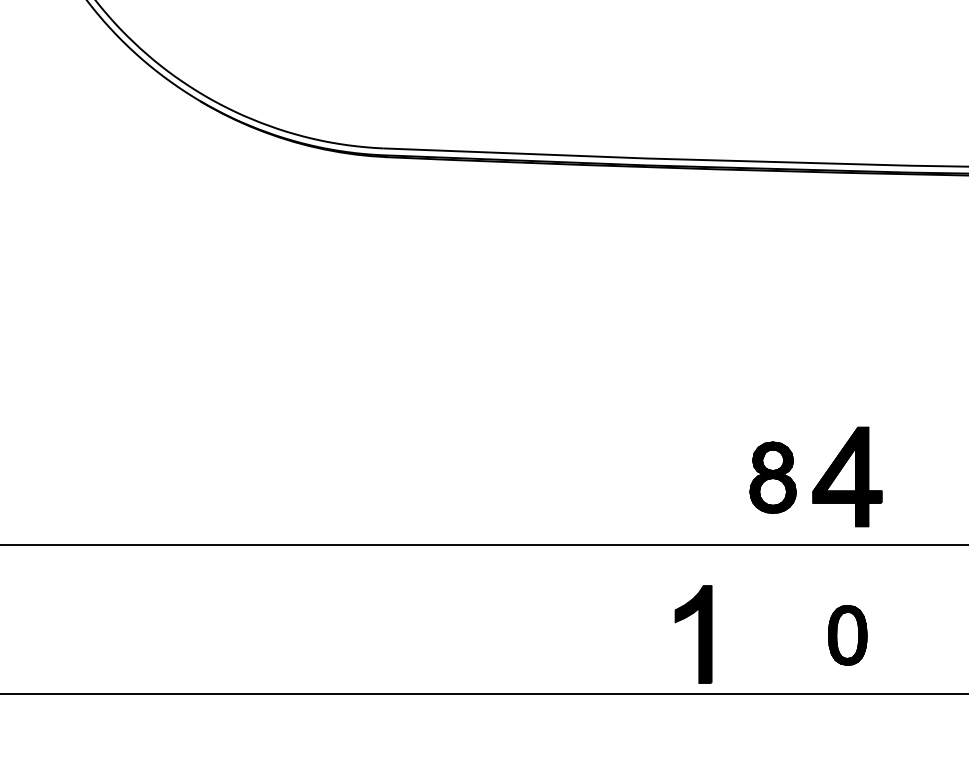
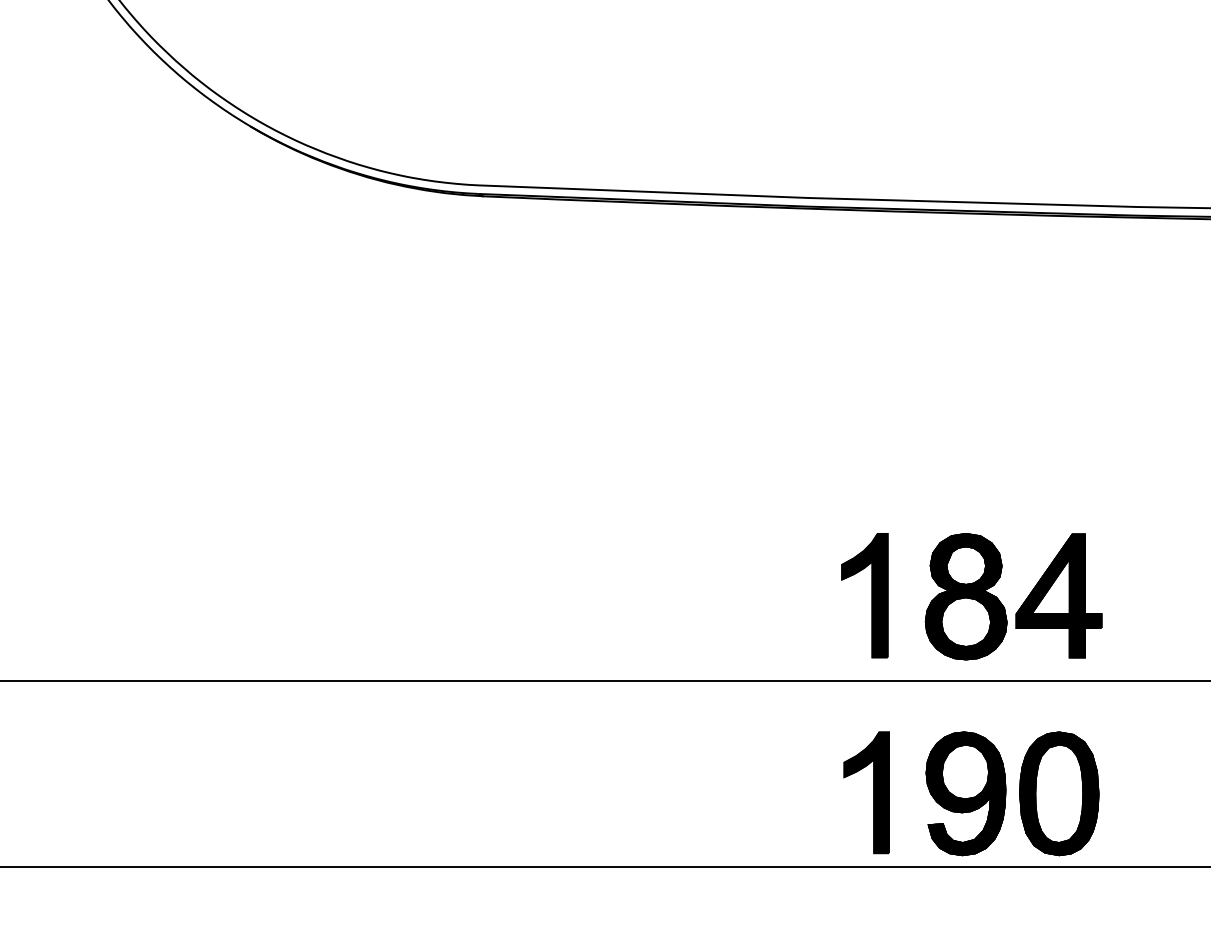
part: (697, 476) -> (871, 595), added
part: (772, 477) -> (965, 596), size x1.43
part: (772, 635) -> (965, 793), added
part: (847, 635) -> (1059, 793), size x1.67

